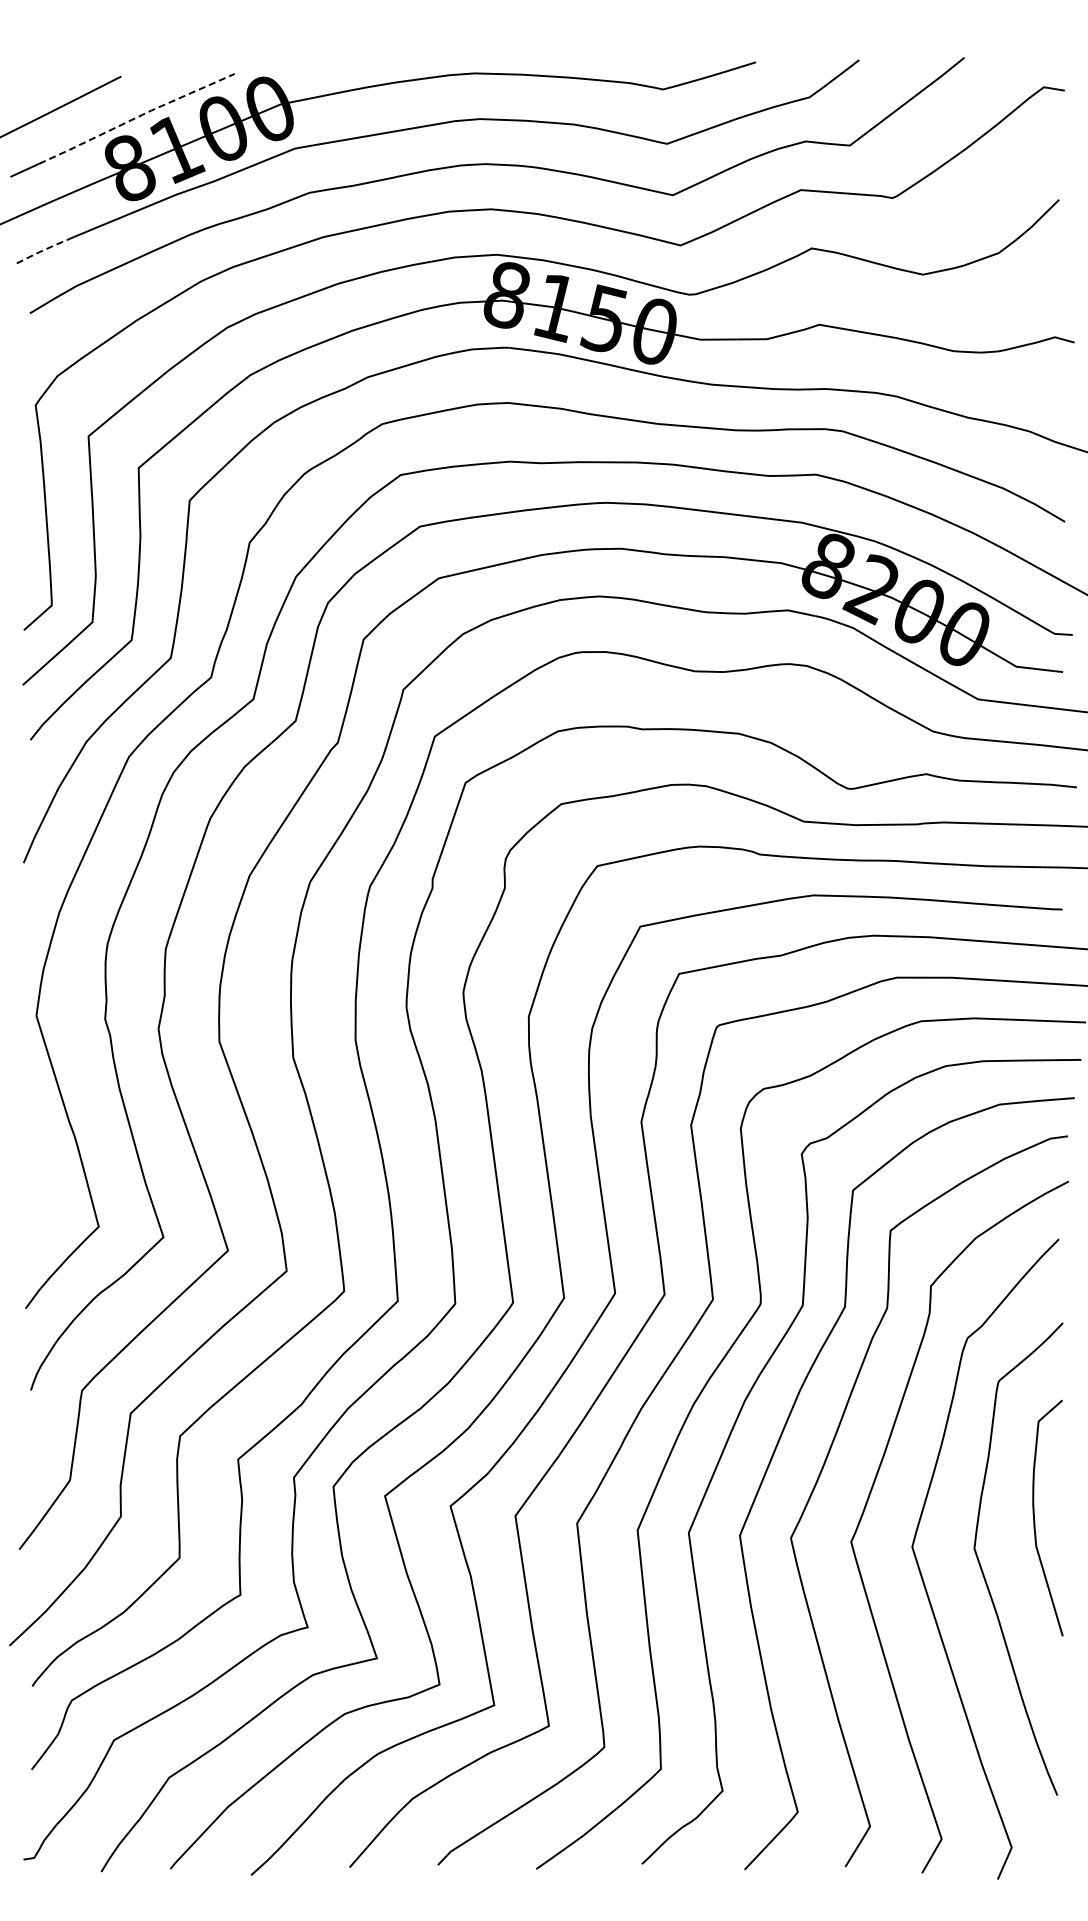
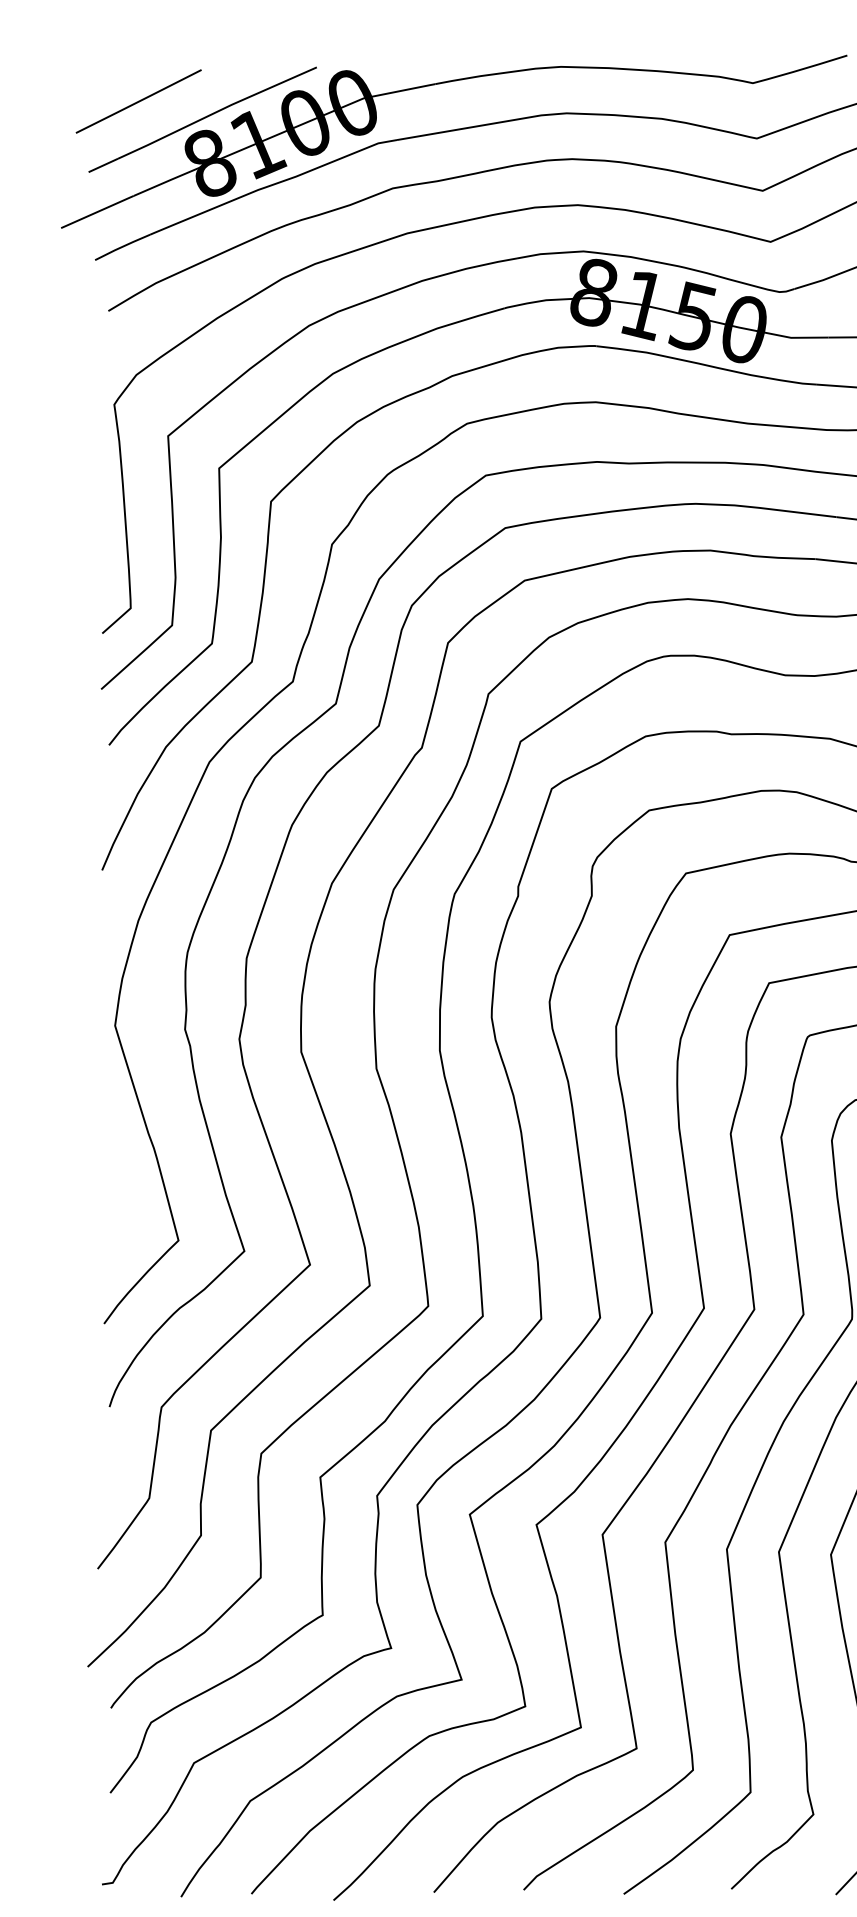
line: (136, 117) -> (216, 111), dashed -> solid
line: (44, 250) -> (123, 247), dashed -> solid

